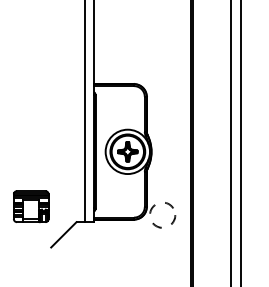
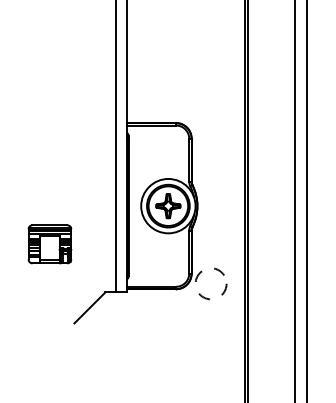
part: (30, 206) -> (49, 244), moved

